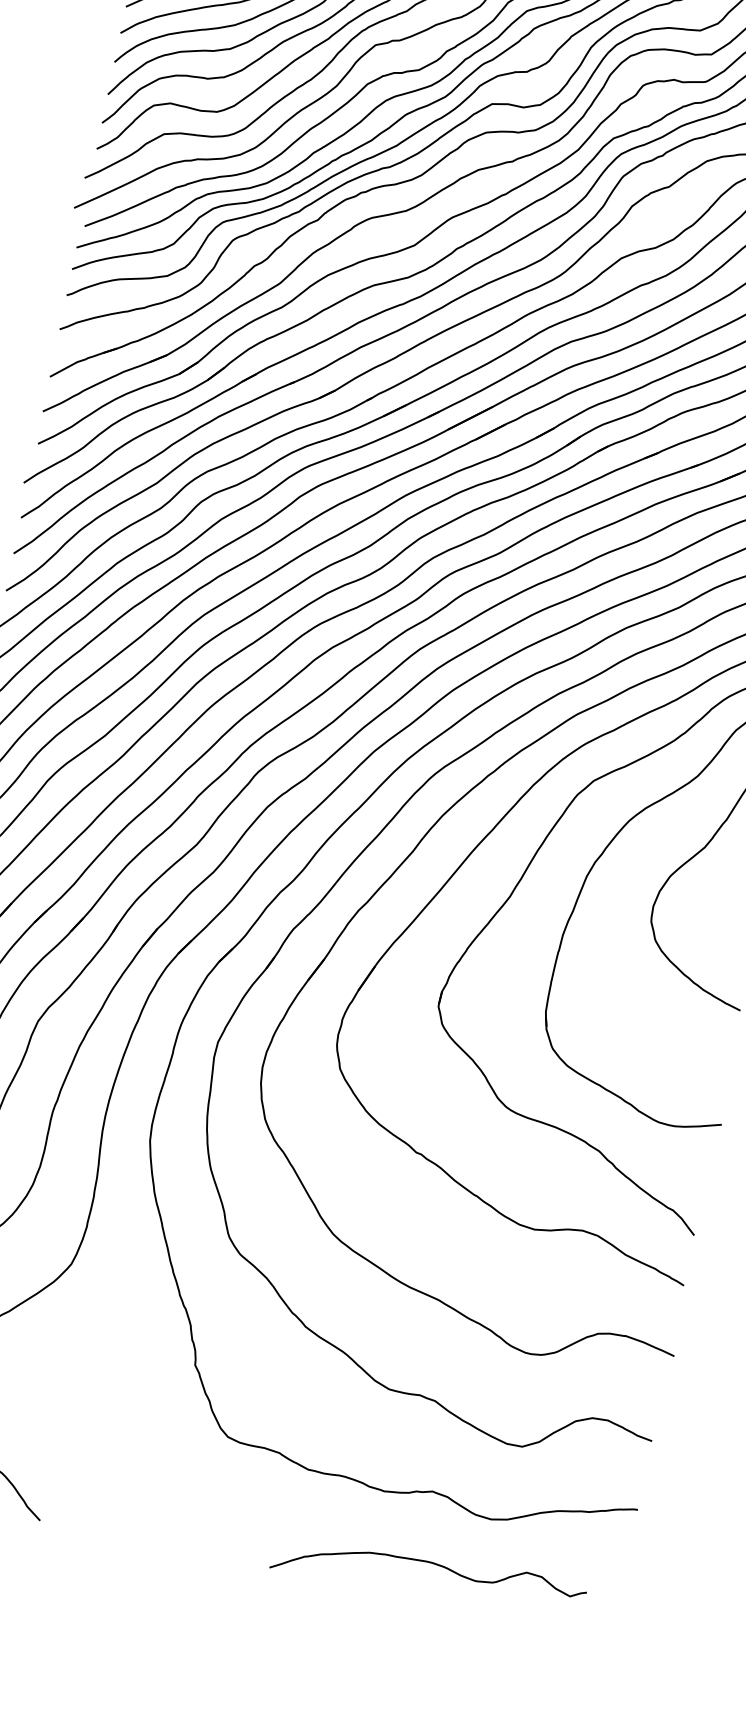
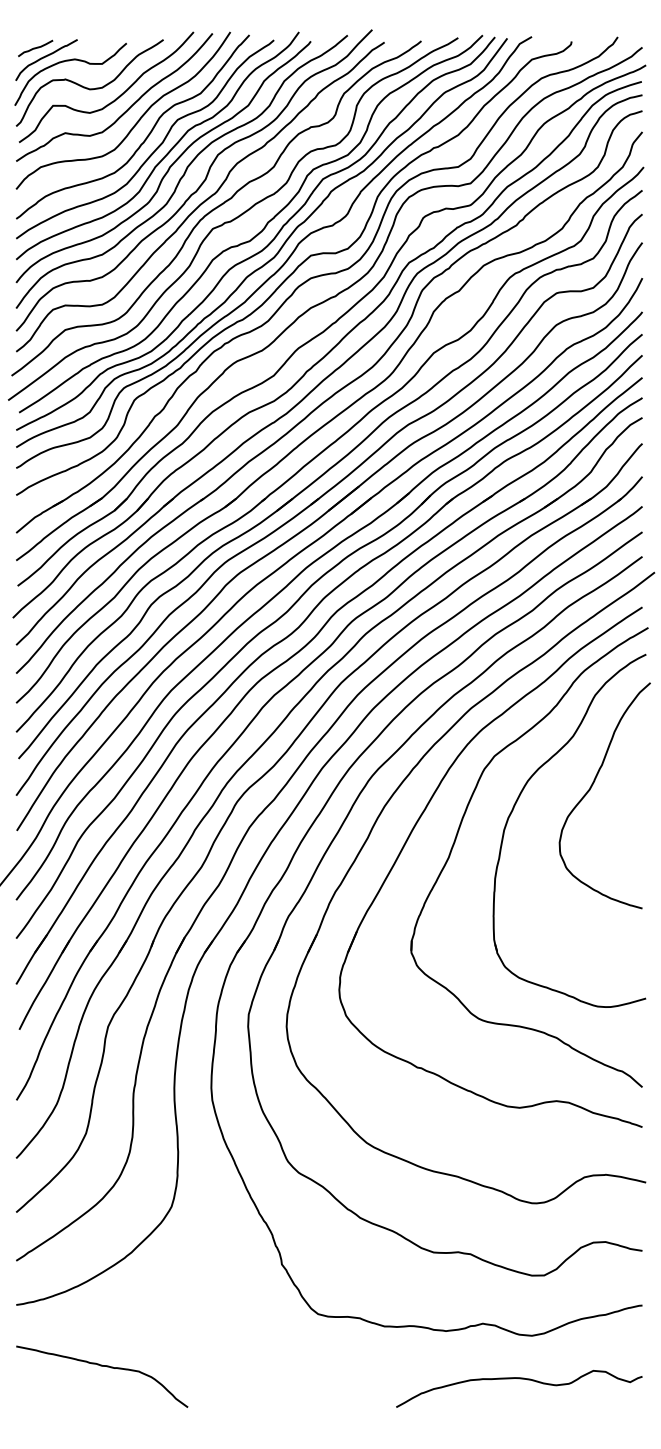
curve: (431, 1564) -> (519, 1379), moved

